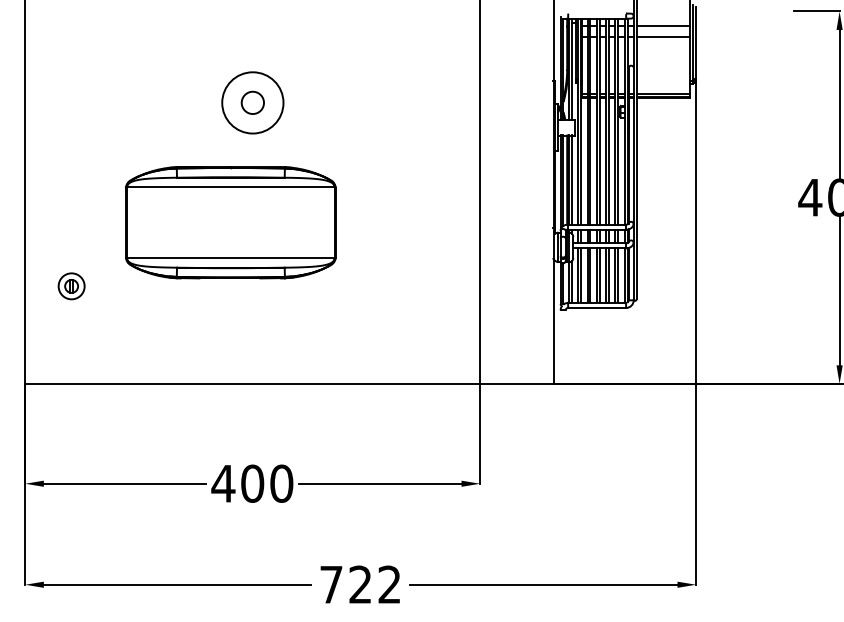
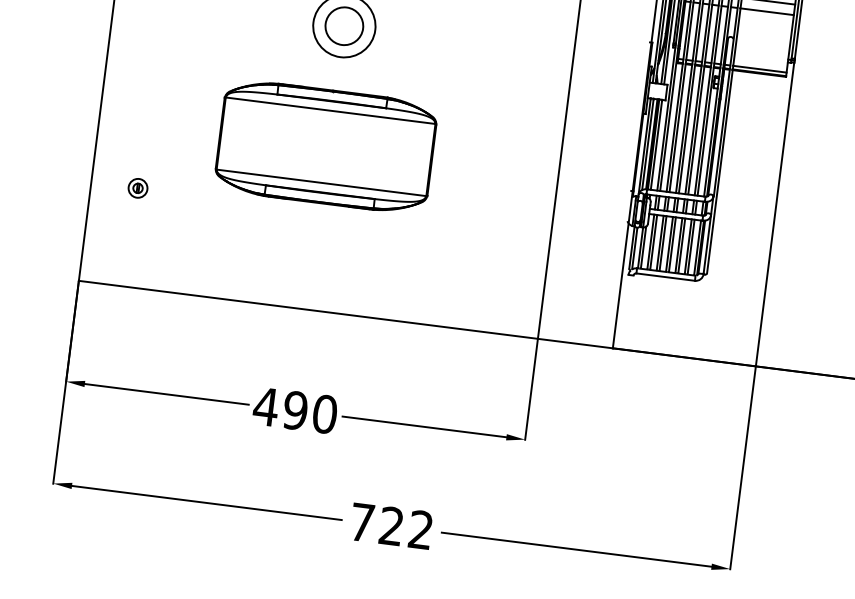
circle: (252, 102) -> (344, 25), size x1.67
part: (230, 222) -> (325, 146), moved
part: (71, 286) -> (137, 188), size x0.71
text: (252, 483) -> (295, 410), 400 -> 490

